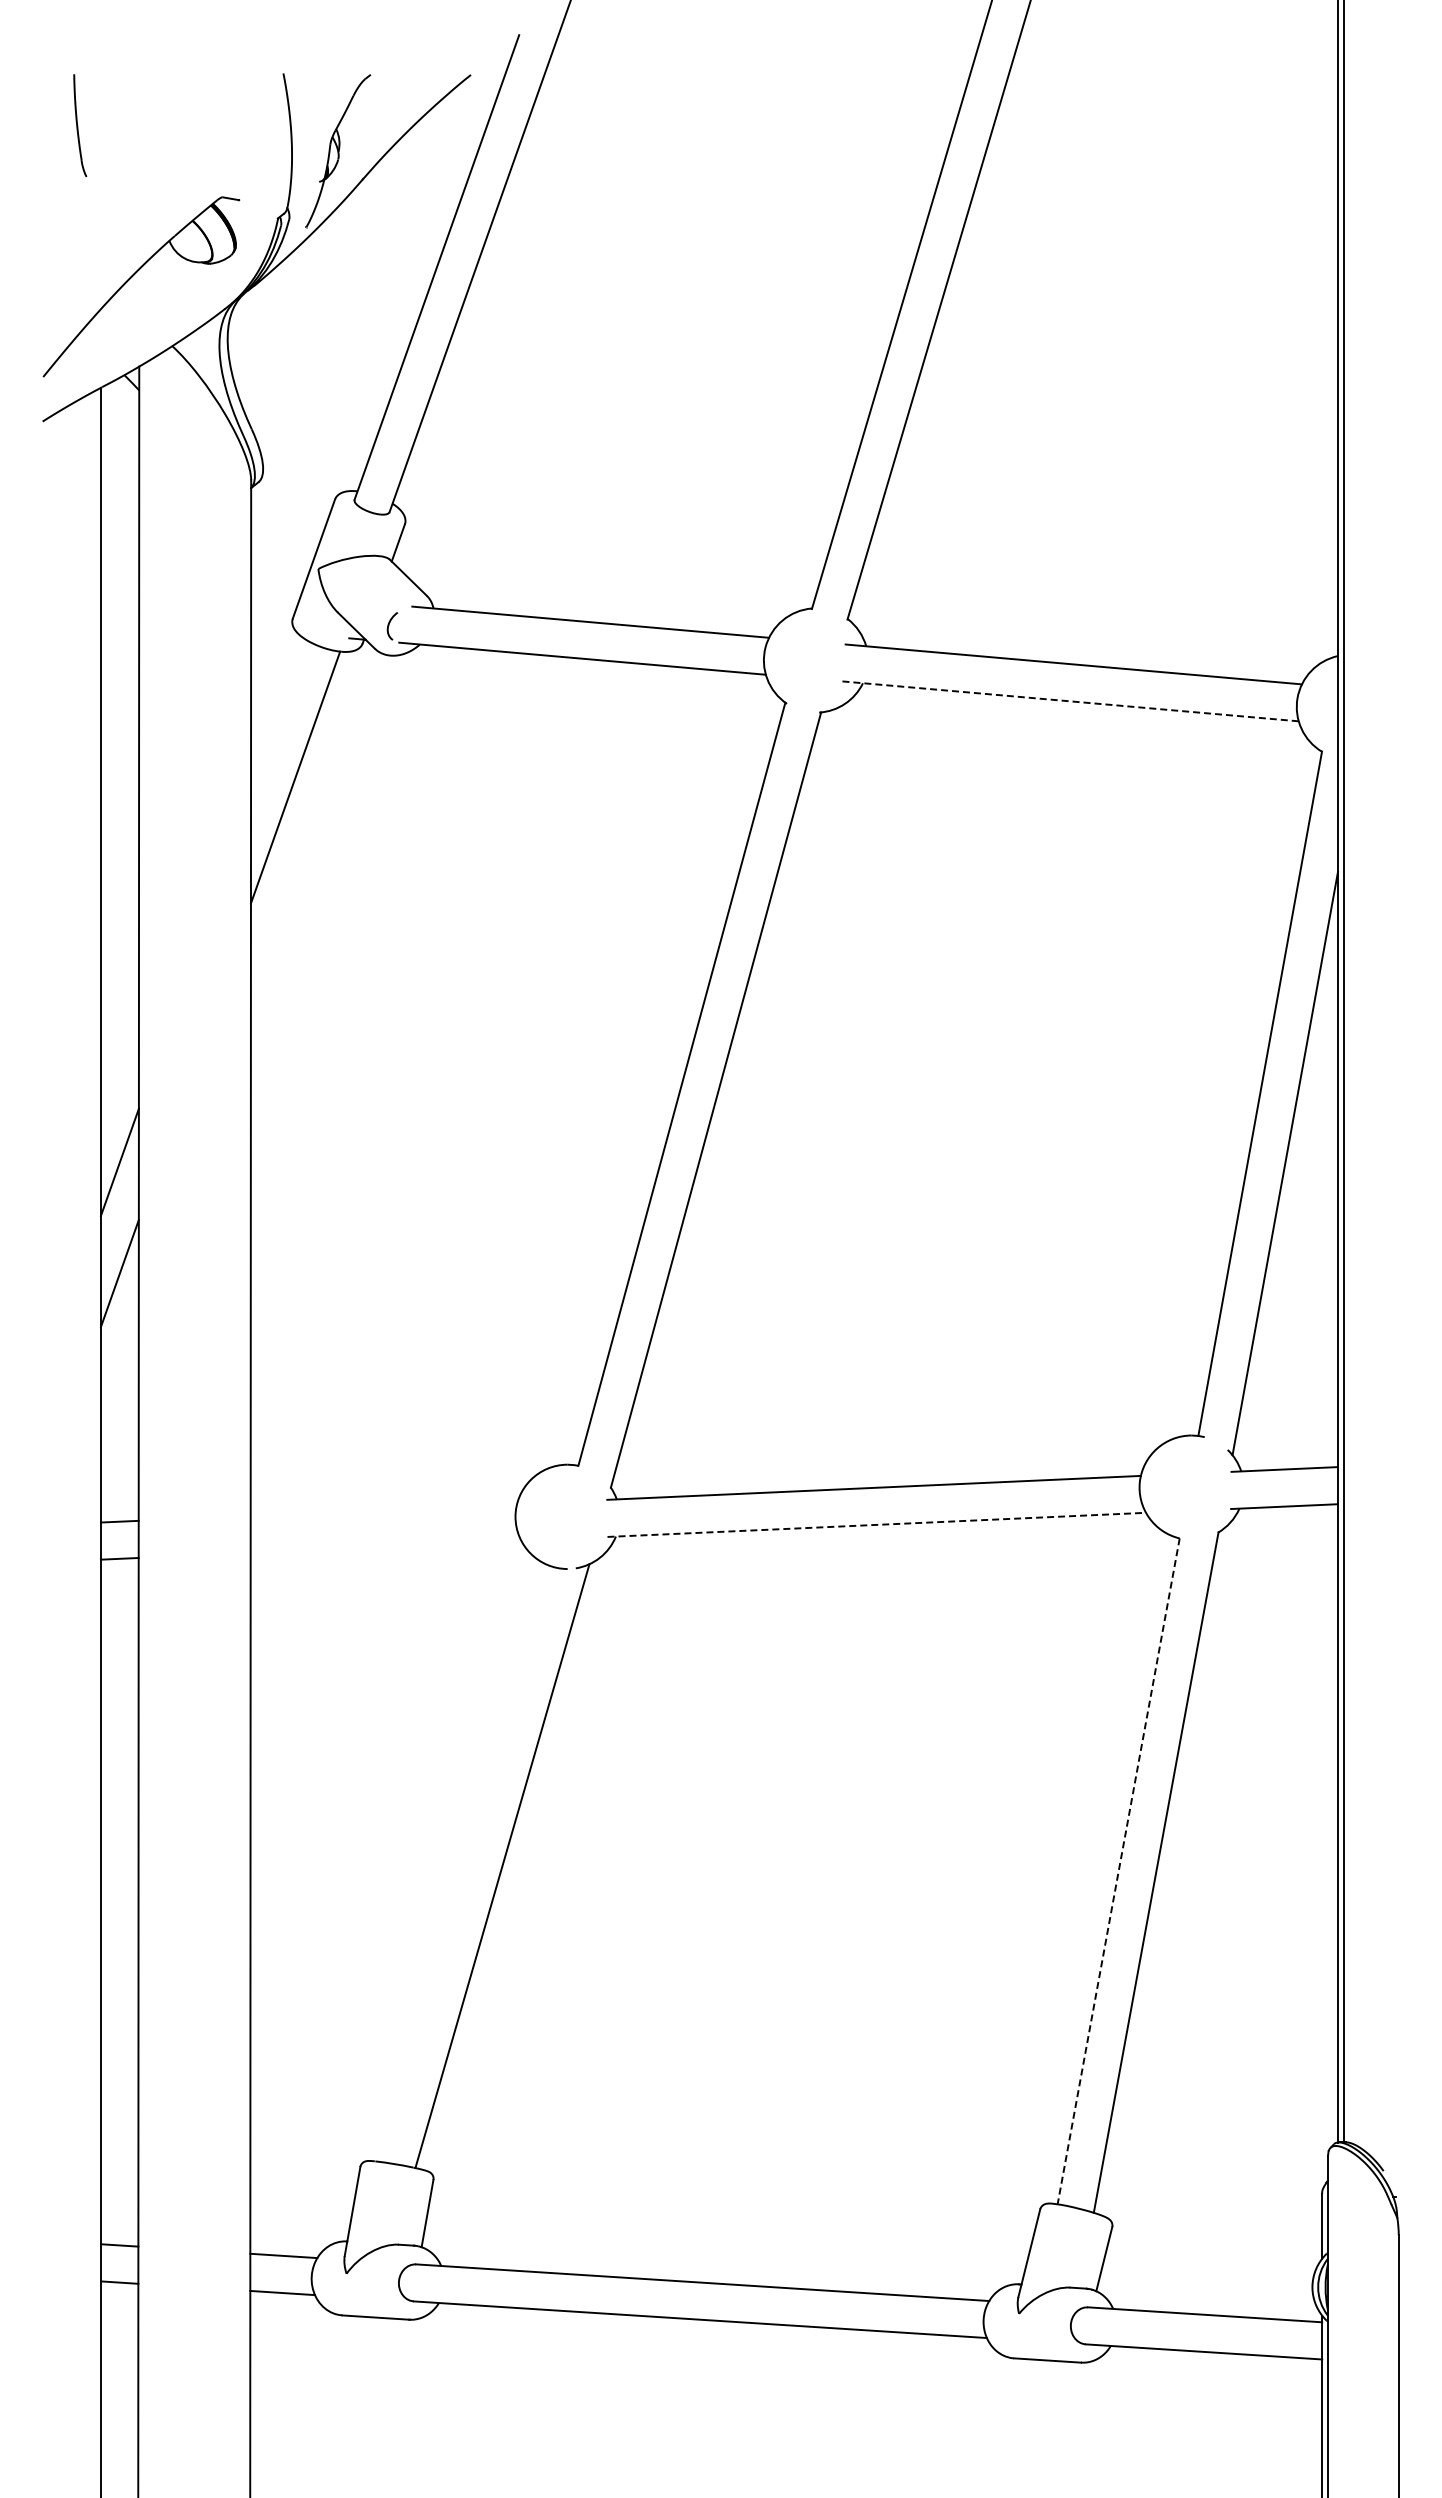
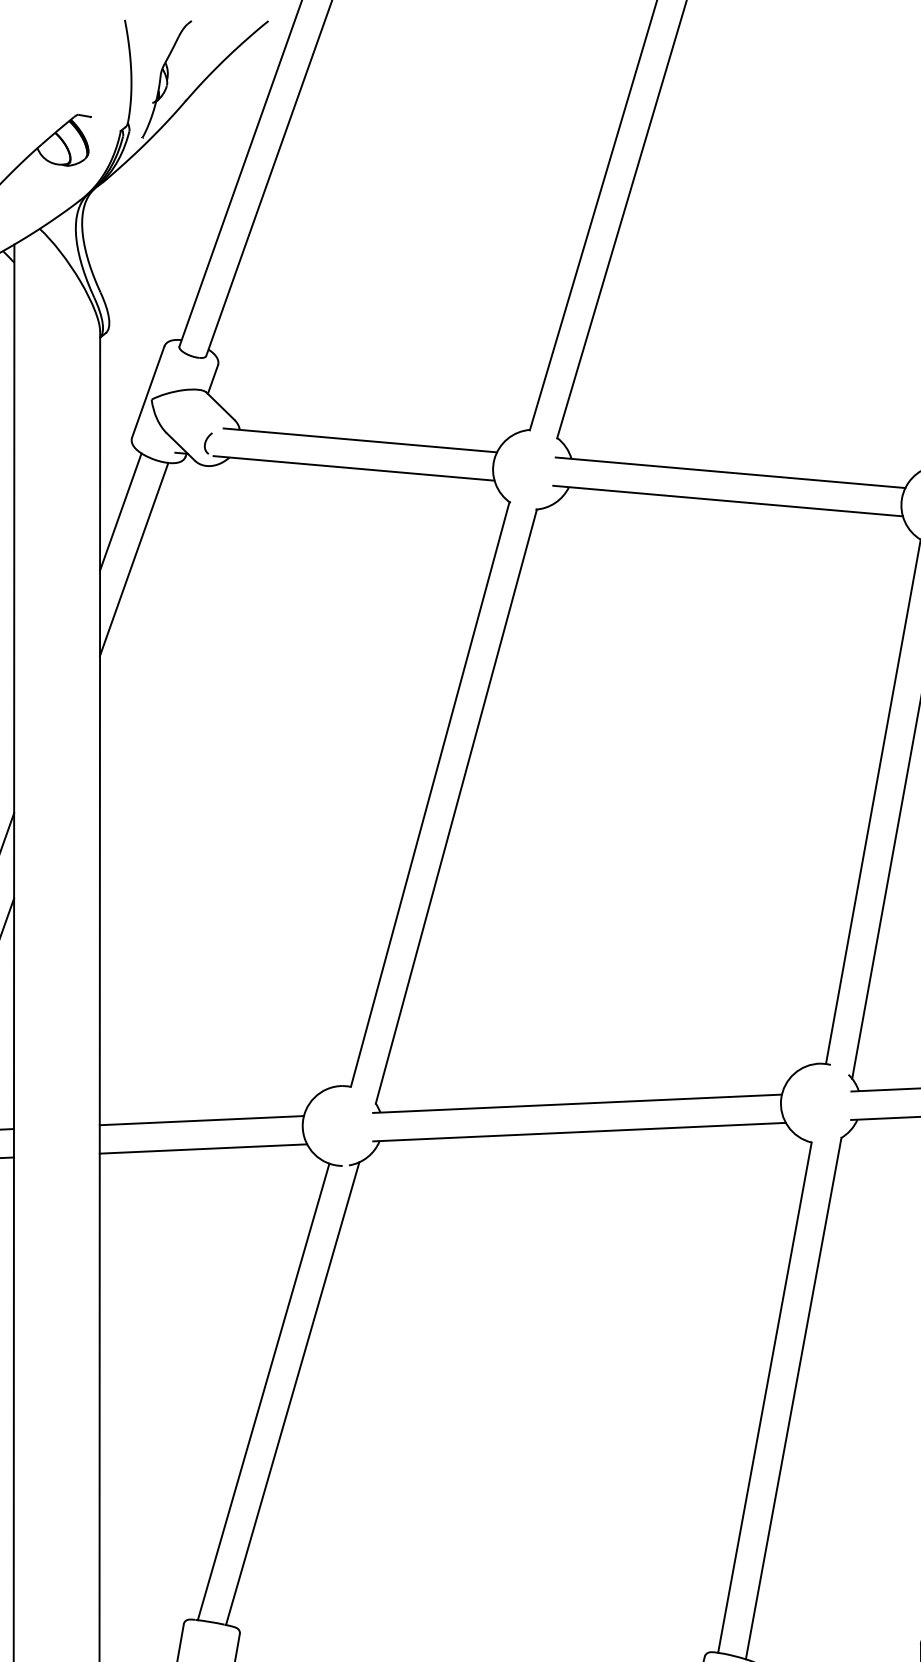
line: (1071, 701) -> (728, 501), dashed -> solid
line: (278, 715) -> (121, 511), added
line: (383, 1509) -> (201, 1120), added
line: (876, 1524) -> (579, 1131), dashed -> solid
line: (385, 1546) -> (203, 1148), added
line: (464, 1863) -> (263, 1391), added
line: (1118, 1871) -> (764, 1397), dashed -> solid

